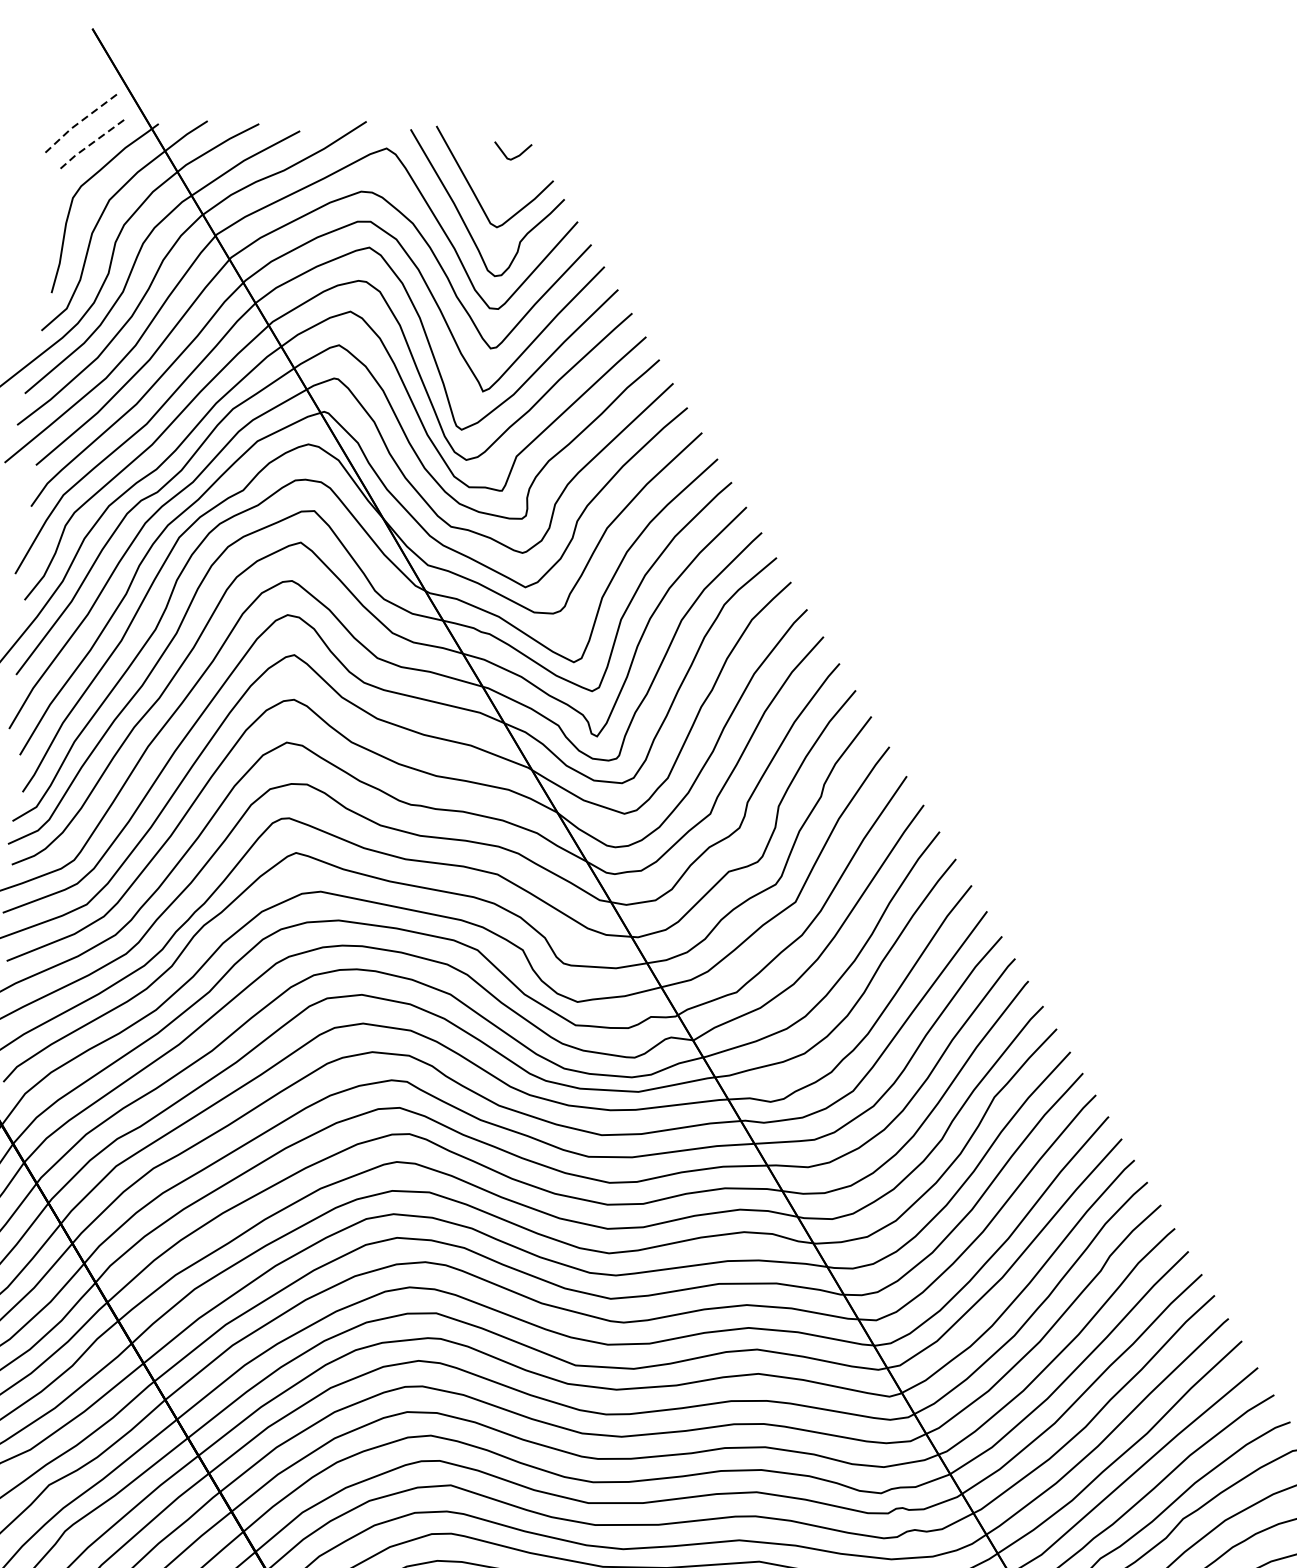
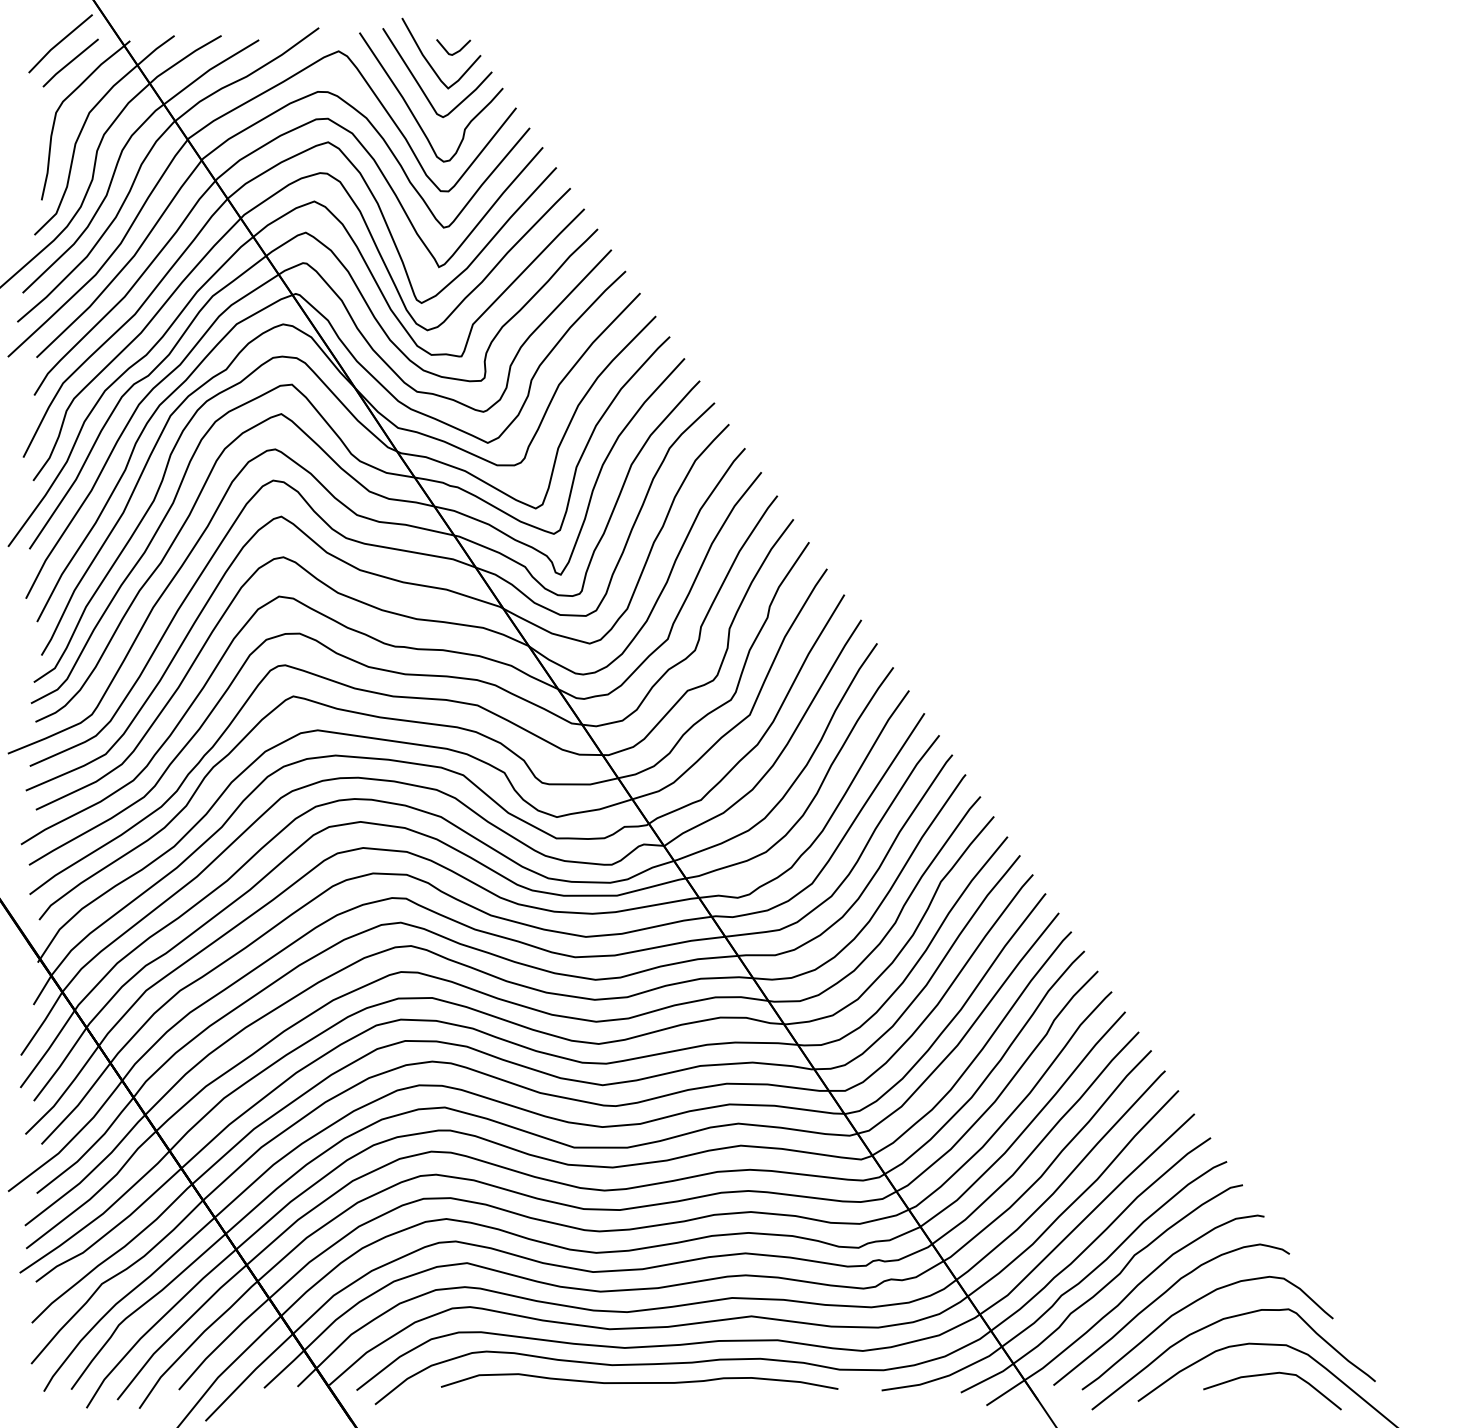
line: (81, 121) -> (59, 42), dashed -> solid
line: (90, 143) -> (69, 62), dashed -> solid
curve: (485, 166) -> (429, 62), added

